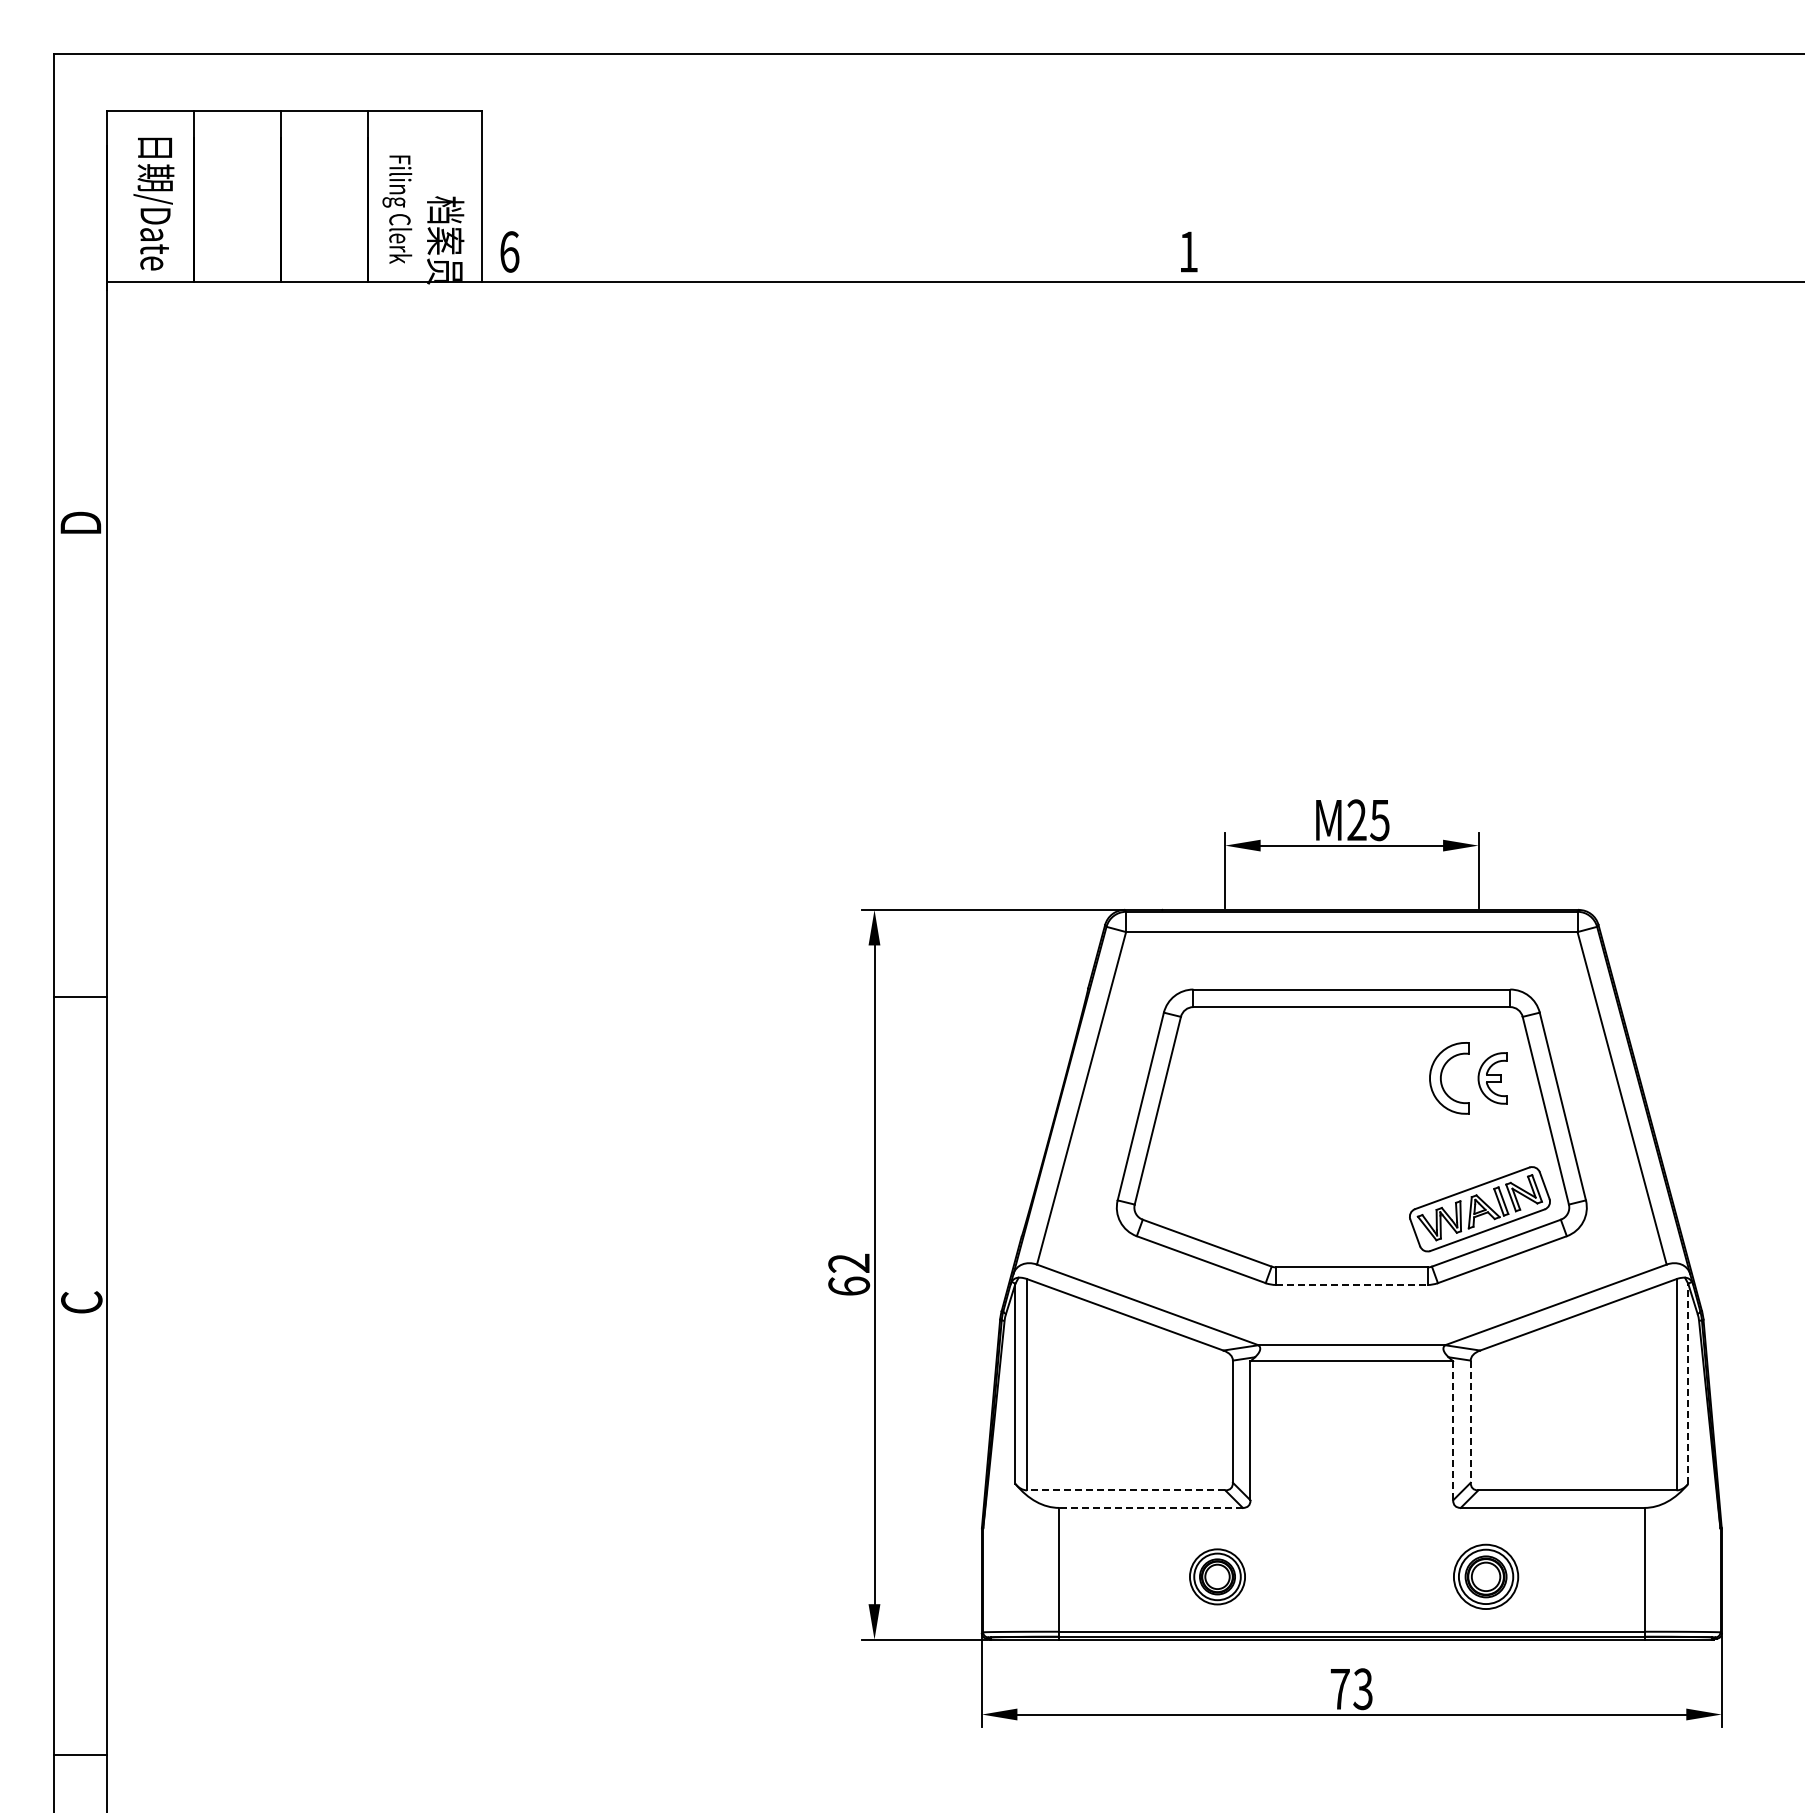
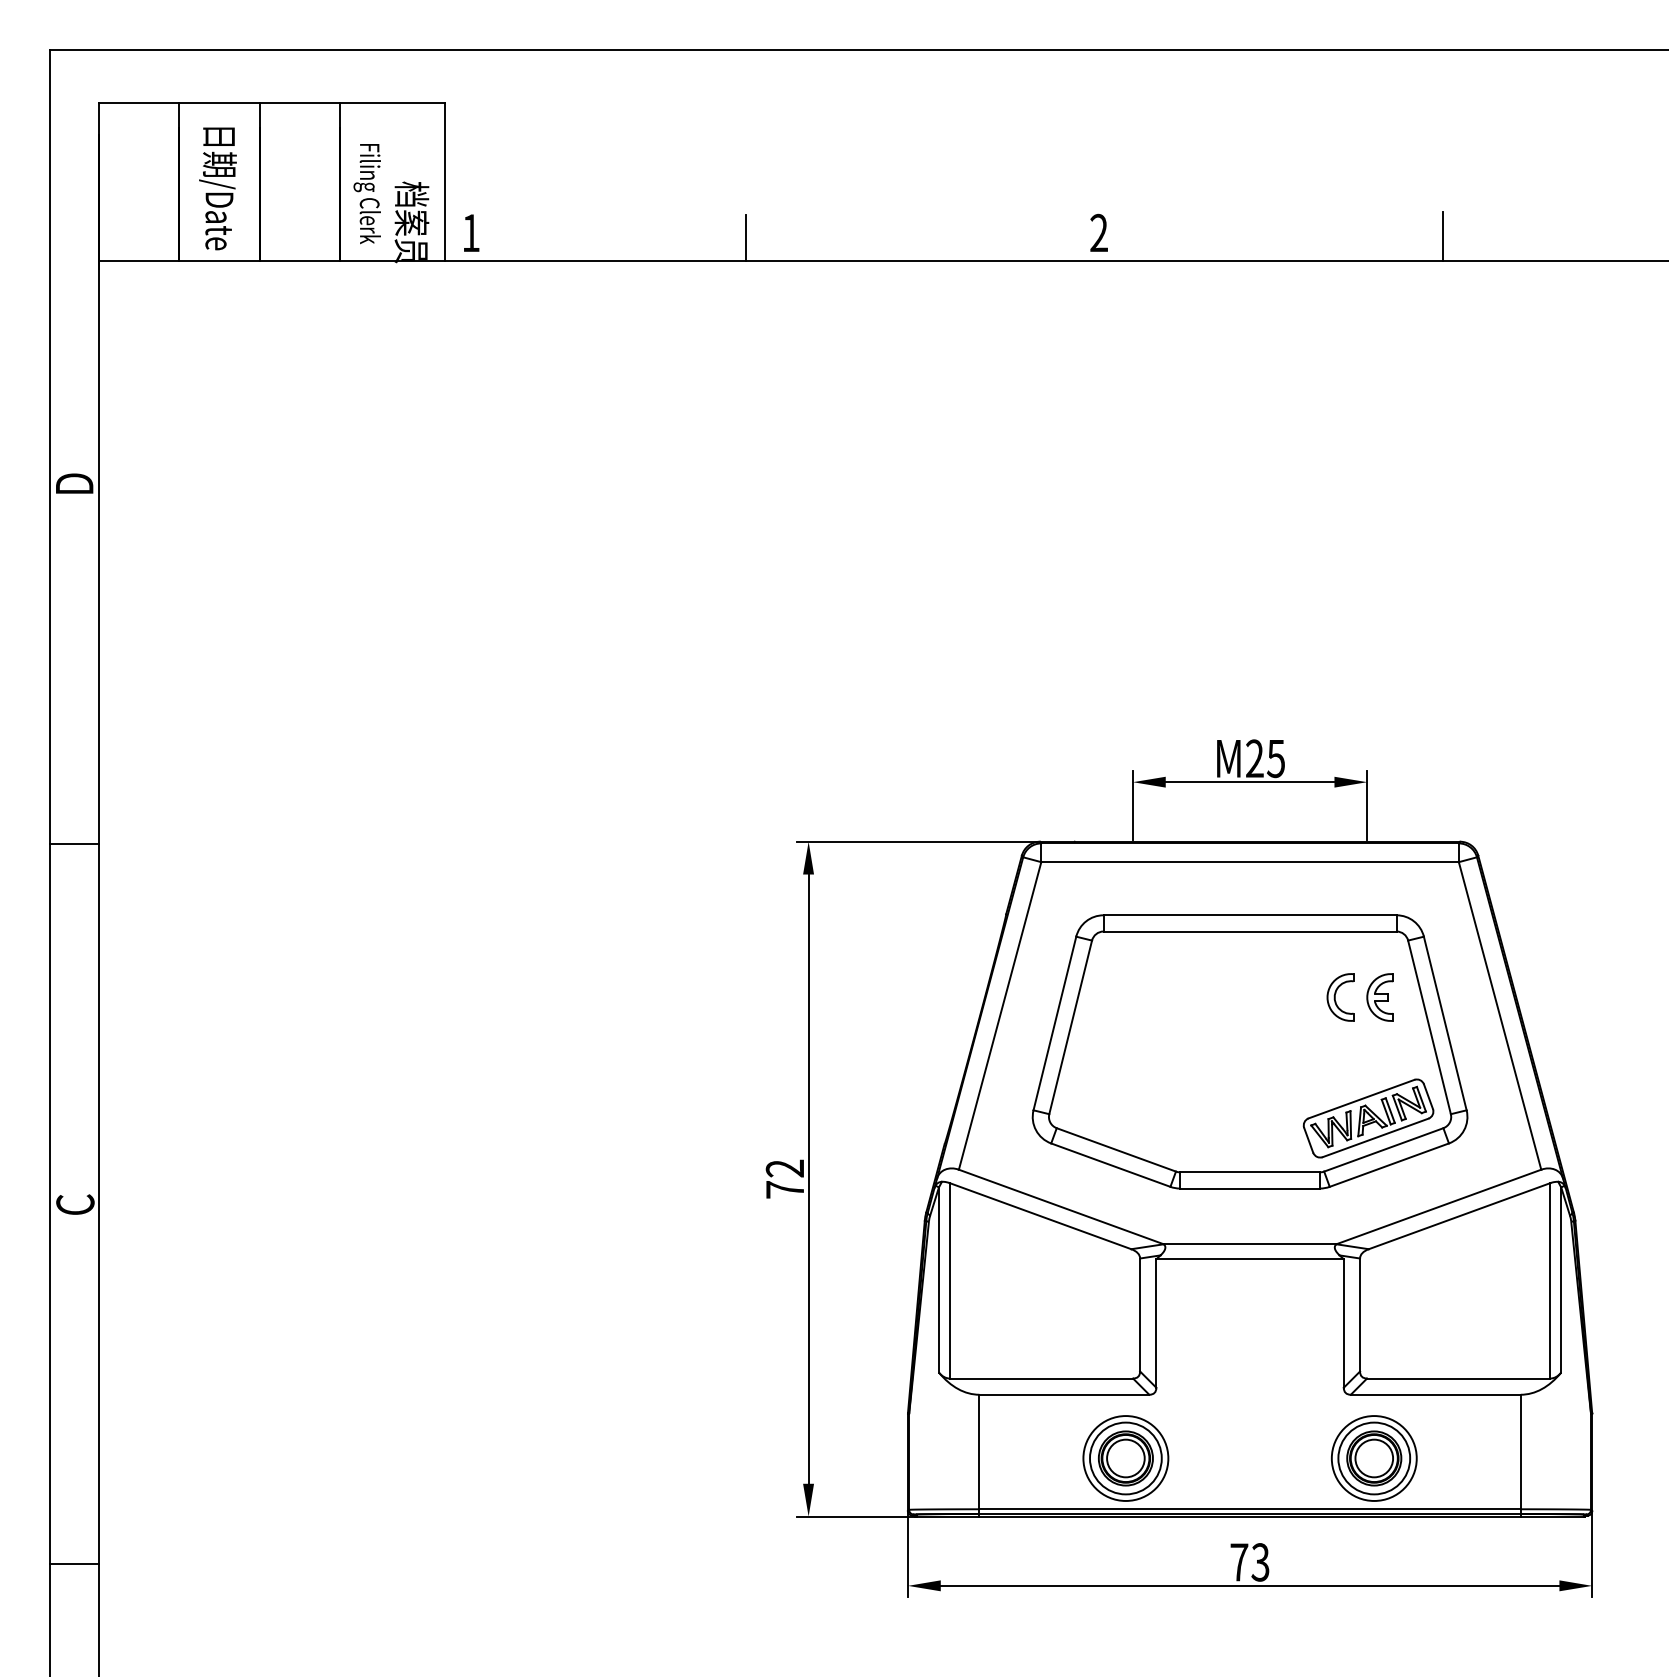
text: (153, 203) -> (217, 188), moved
text: (509, 251) -> (471, 232), 6 -> 1
text: (1188, 251) -> (1099, 232), 1 -> 2
line: (1560, 255) -> (1443, 236), added
line: (807, 257) -> (746, 238), added
line: (80, 996) -> (74, 844), moved
part: (1449, 1078) -> (1340, 997), size x0.71
line: (1351, 1284) -> (1249, 1188), dashed -> solid
text: (849, 1285) -> (785, 1189), 62 -> 72
line: (1688, 1383) -> (1561, 1279), dashed -> solid
line: (1470, 1422) -> (1359, 1315), dashed -> solid
line: (1453, 1430) -> (1344, 1323), dashed -> solid
line: (1125, 1490) -> (1040, 1378), dashed -> solid
line: (1151, 1507) -> (1064, 1394), dashed -> solid
part: (1217, 1576) -> (1125, 1458), size x1.67
part: (1485, 1576) -> (1373, 1458), size x1.43
line: (80, 1754) -> (74, 1563), moved

